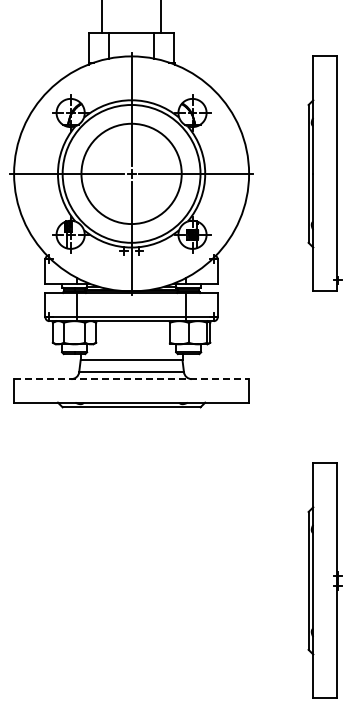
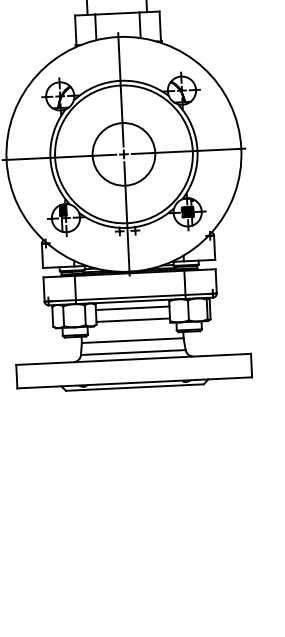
circle: (131, 173) -> (123, 153), size x0.62
line: (132, 328) -> (132, 308), added
line: (132, 339) -> (132, 319), added
line: (132, 379) -> (134, 359), dashed -> solid

